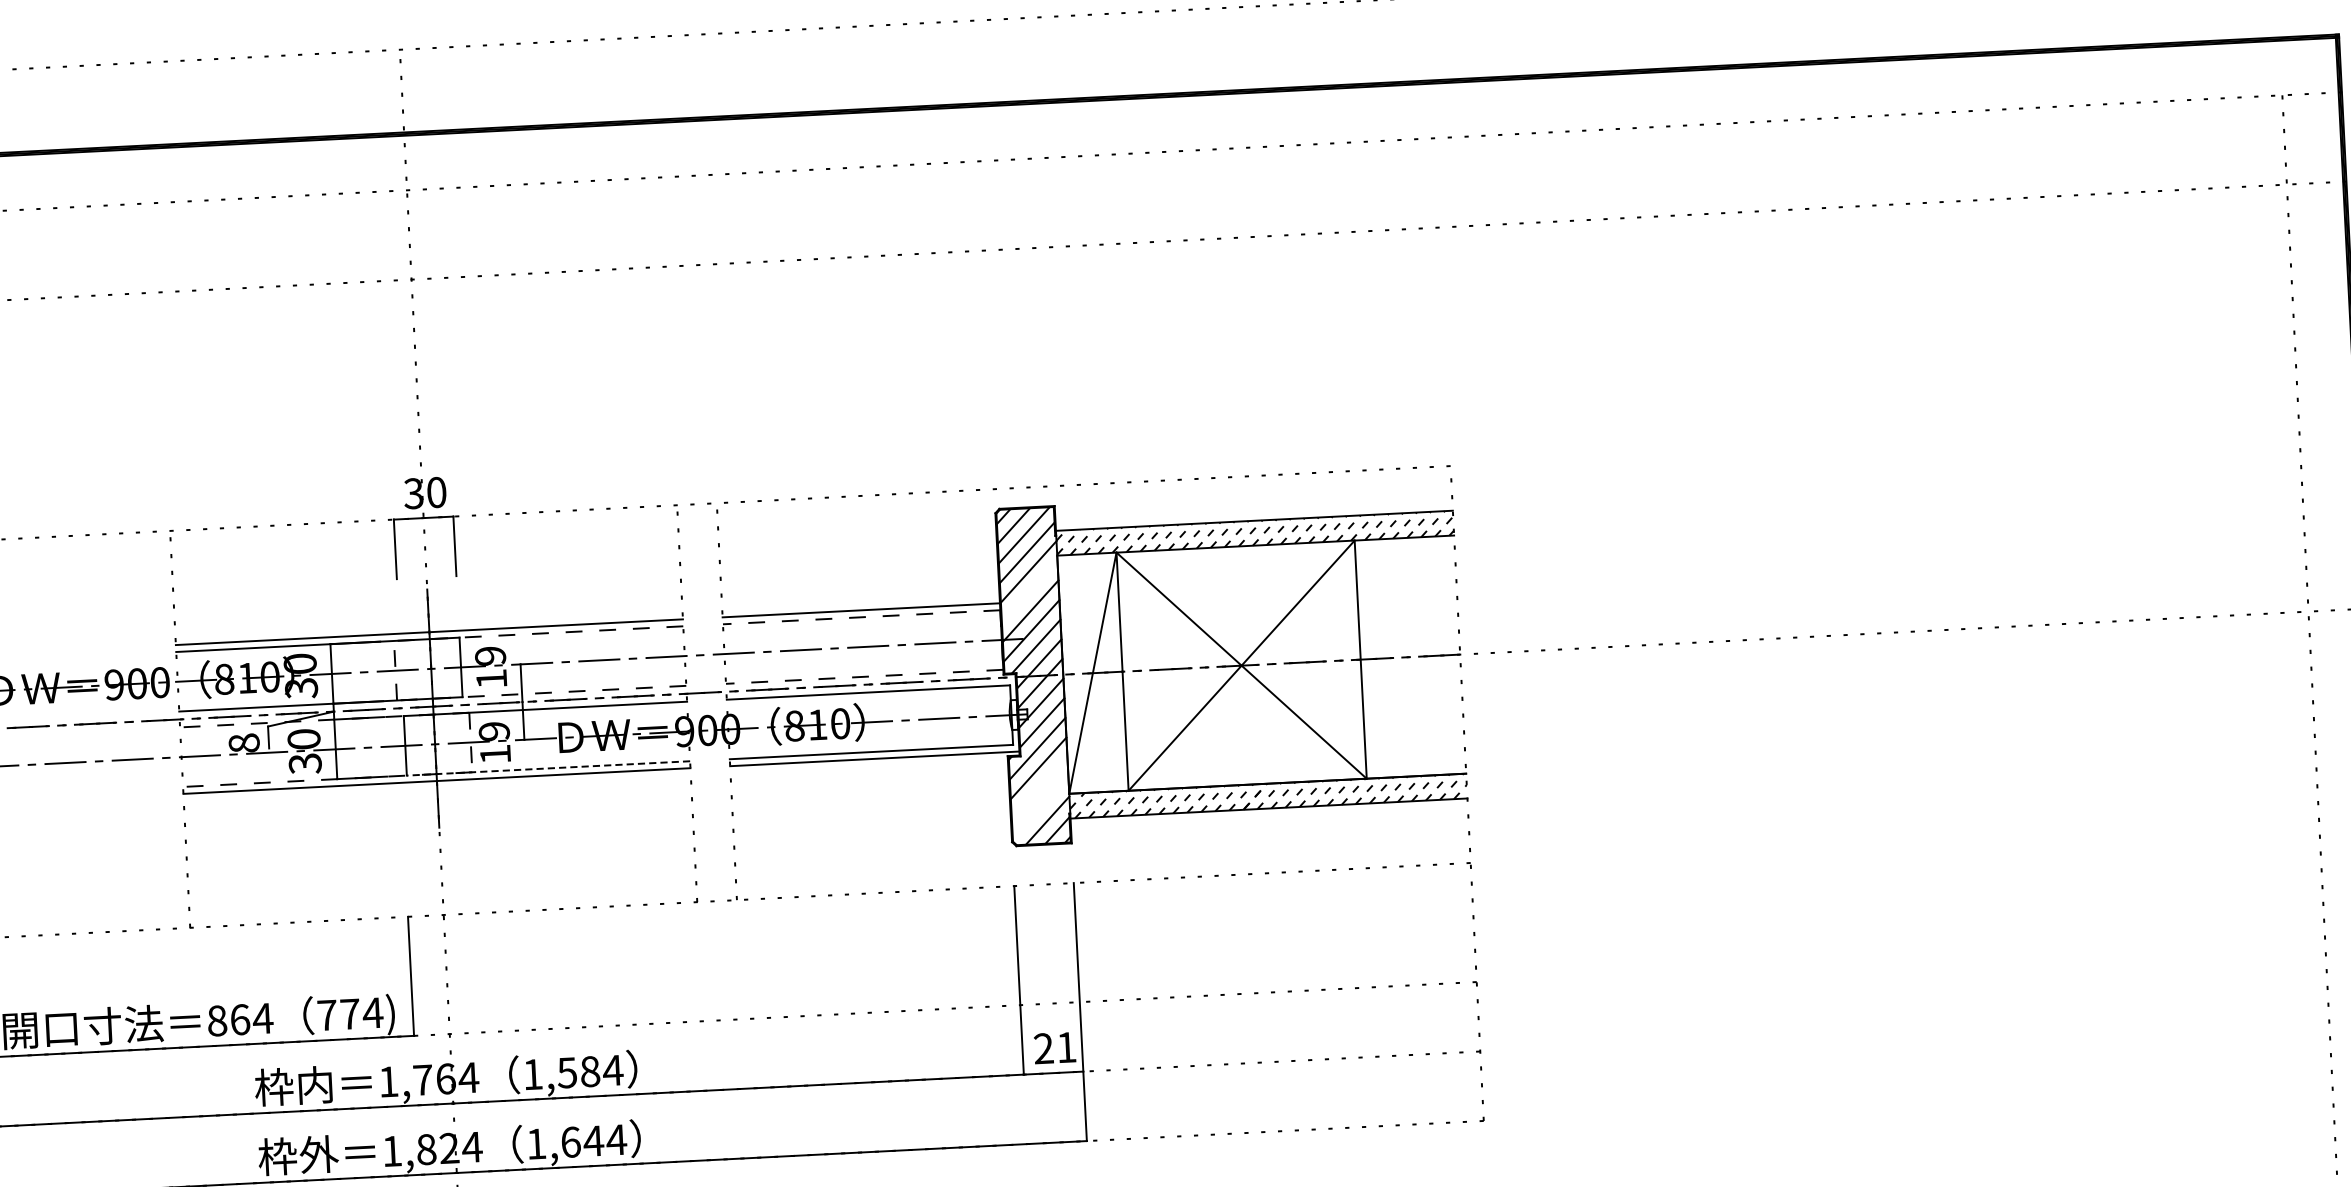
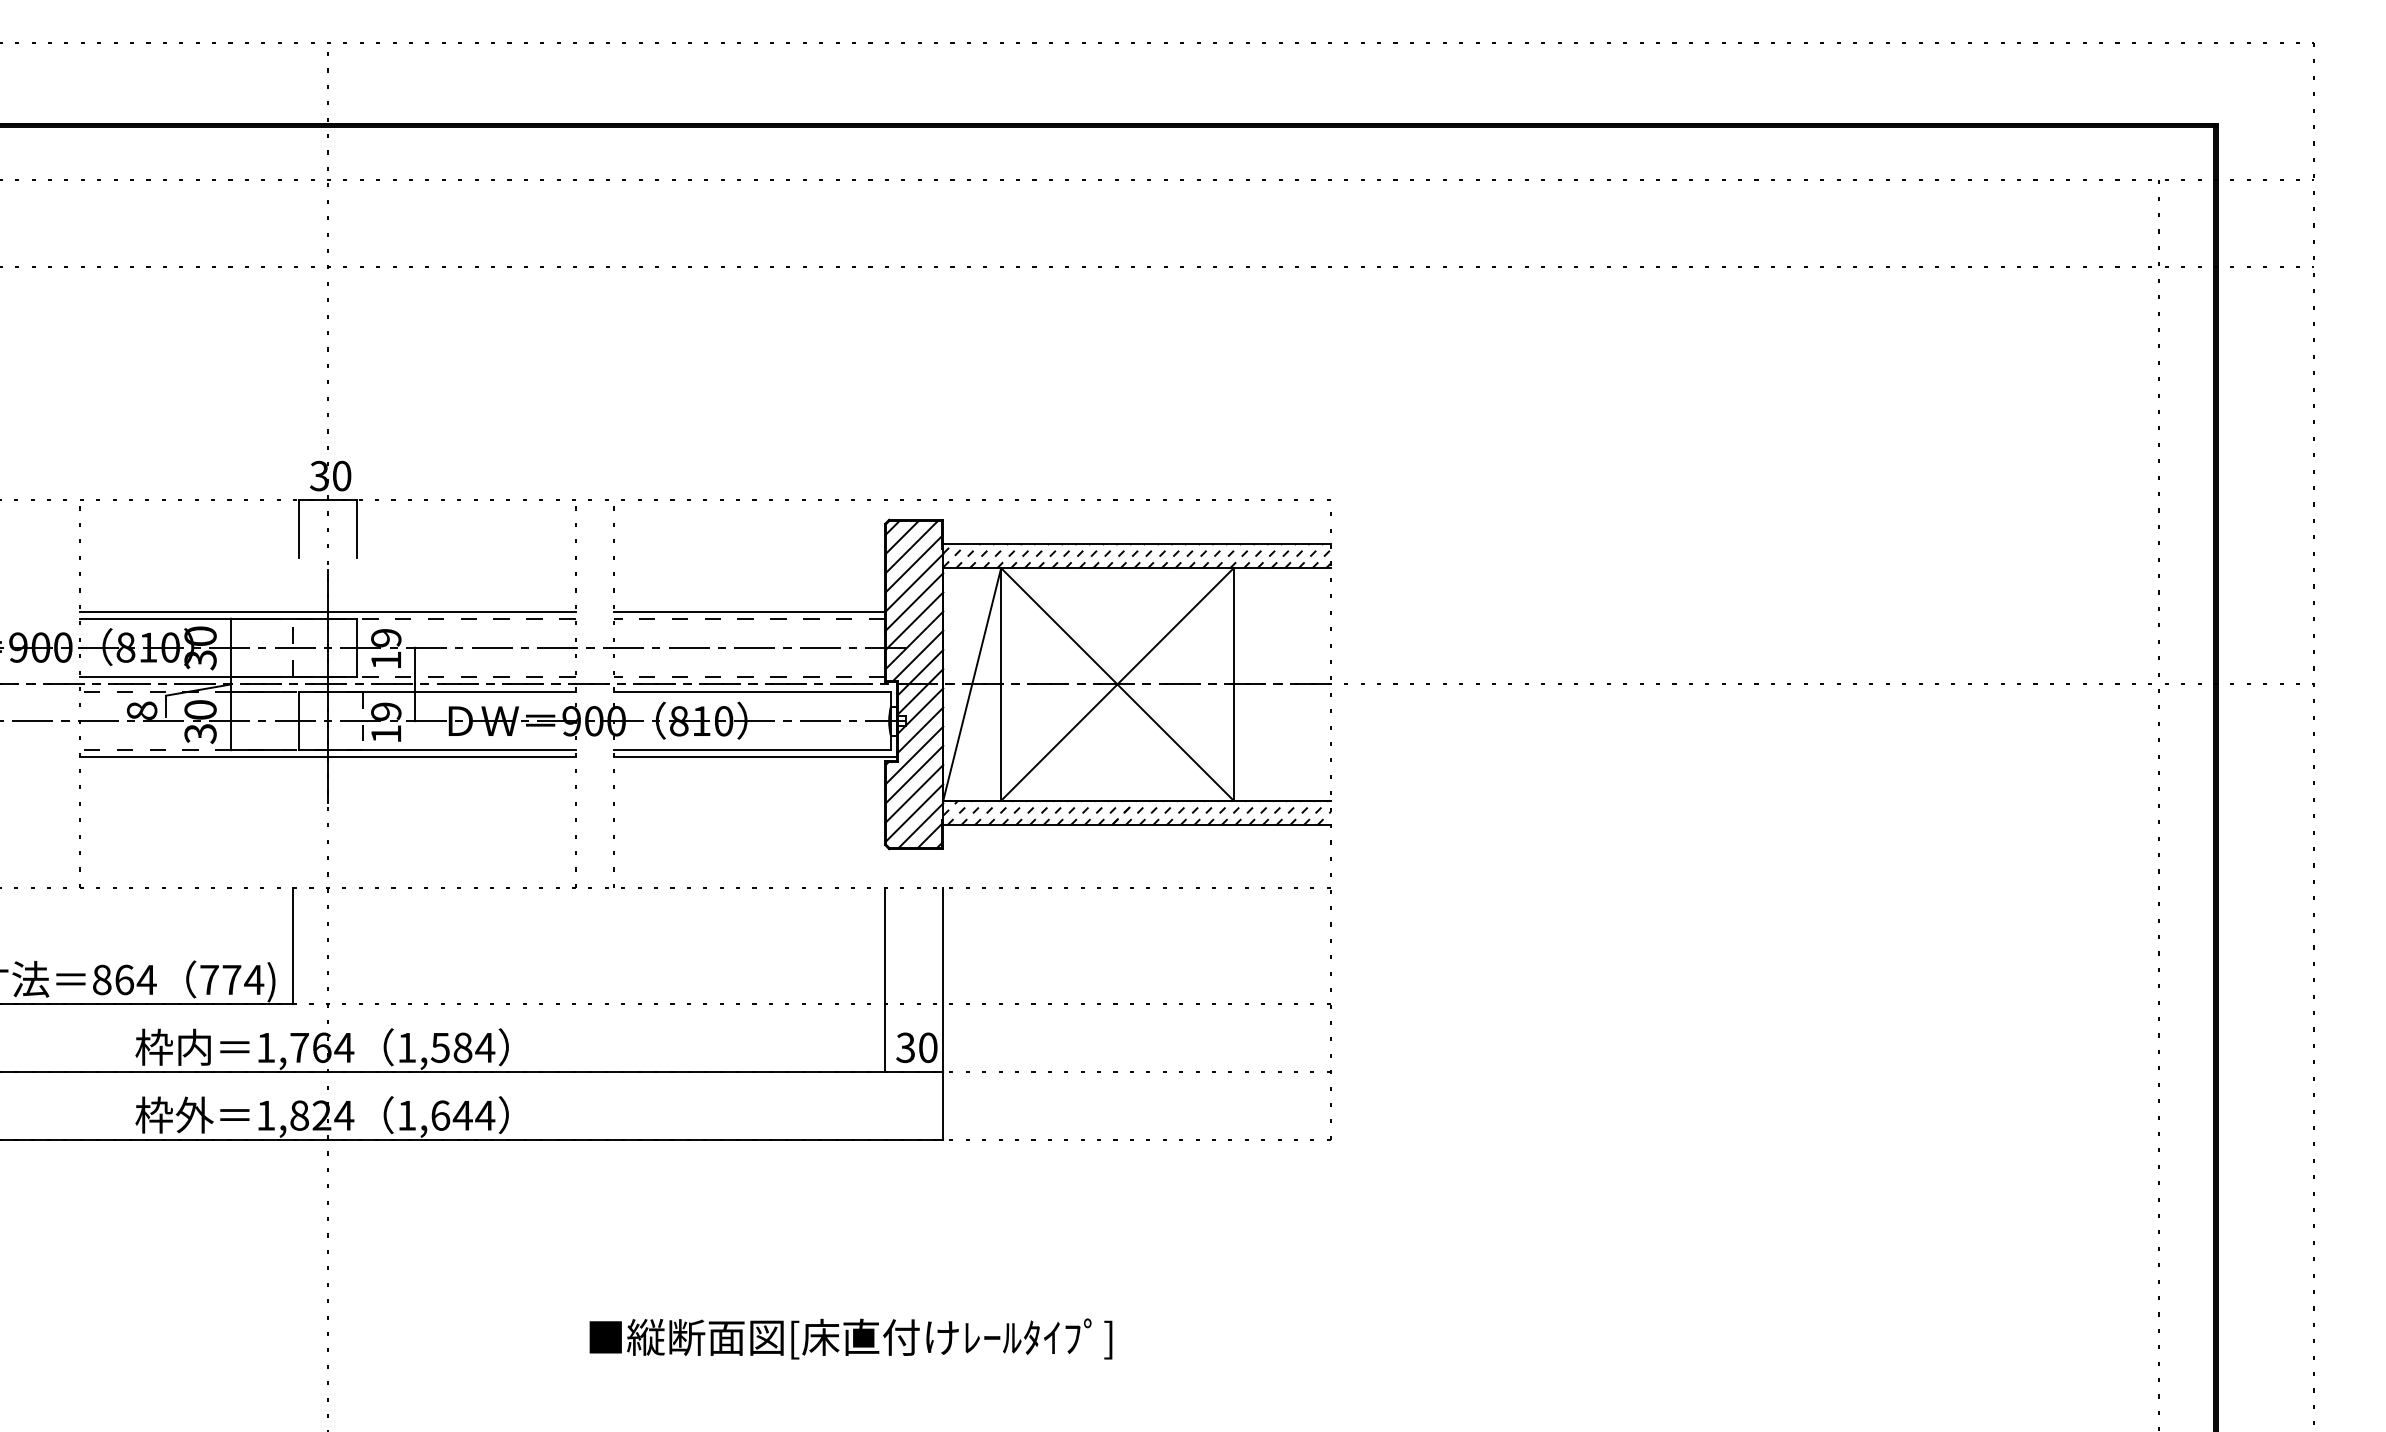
line: (1029, 591) -> (914, 601), added
line: (547, 768) -> (436, 750), dashed -> solid
line: (1039, 787) -> (914, 793), added
line: (1040, 807) -> (914, 812), added
text: (1054, 1047) -> (916, 1047), 21 -> 30

